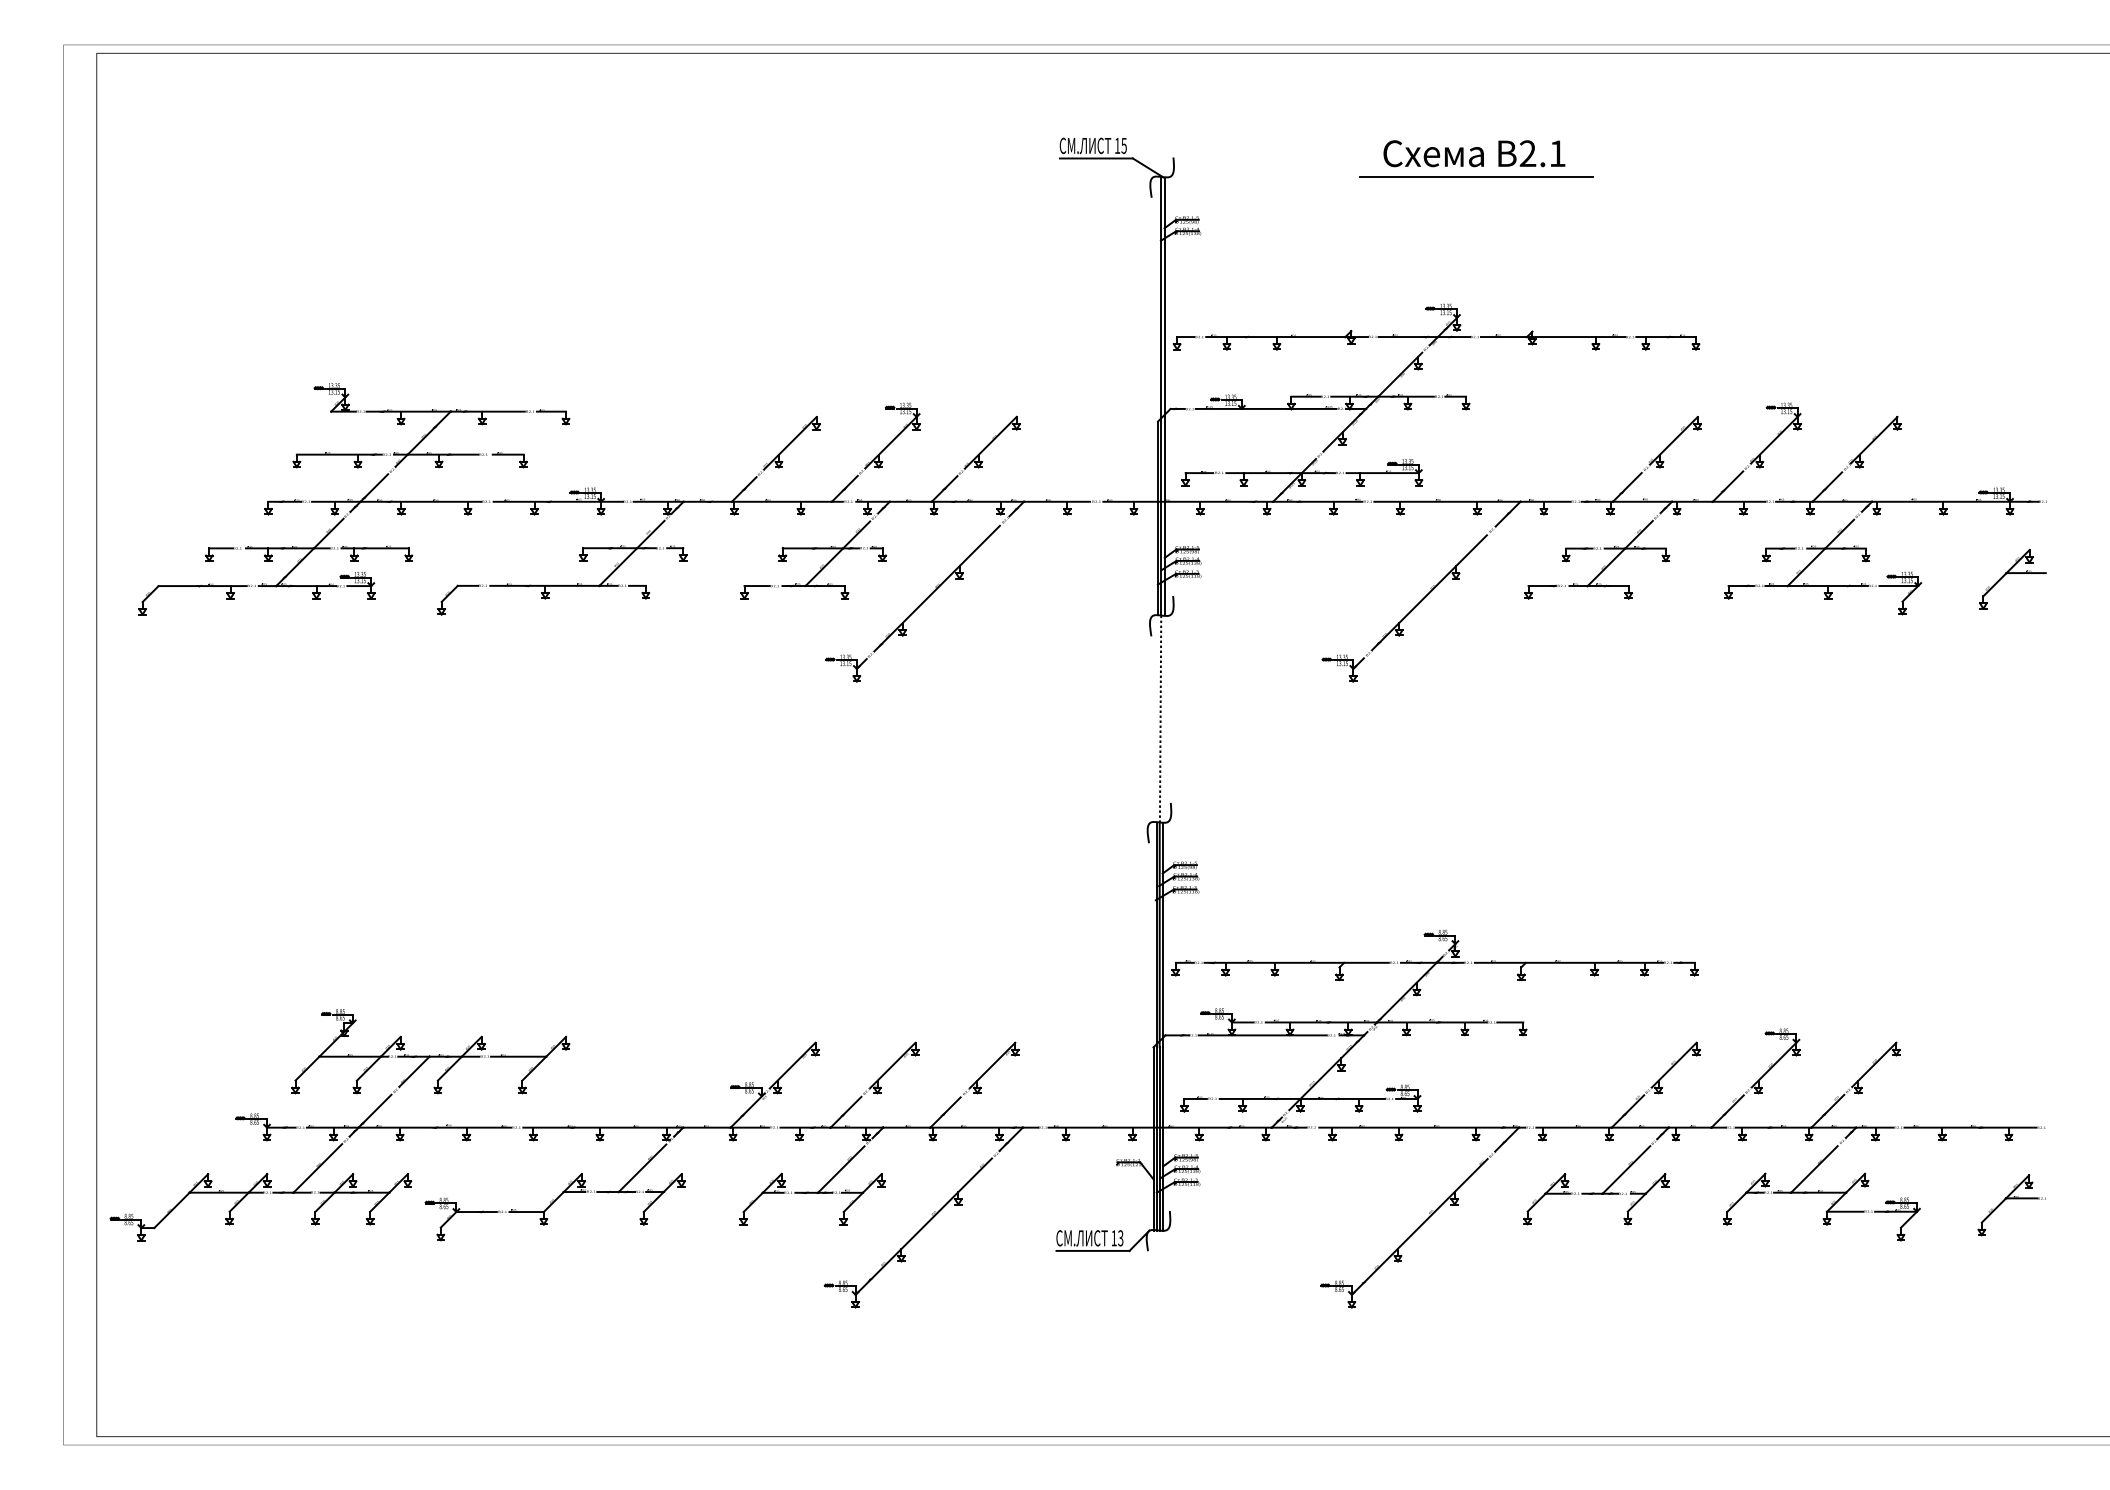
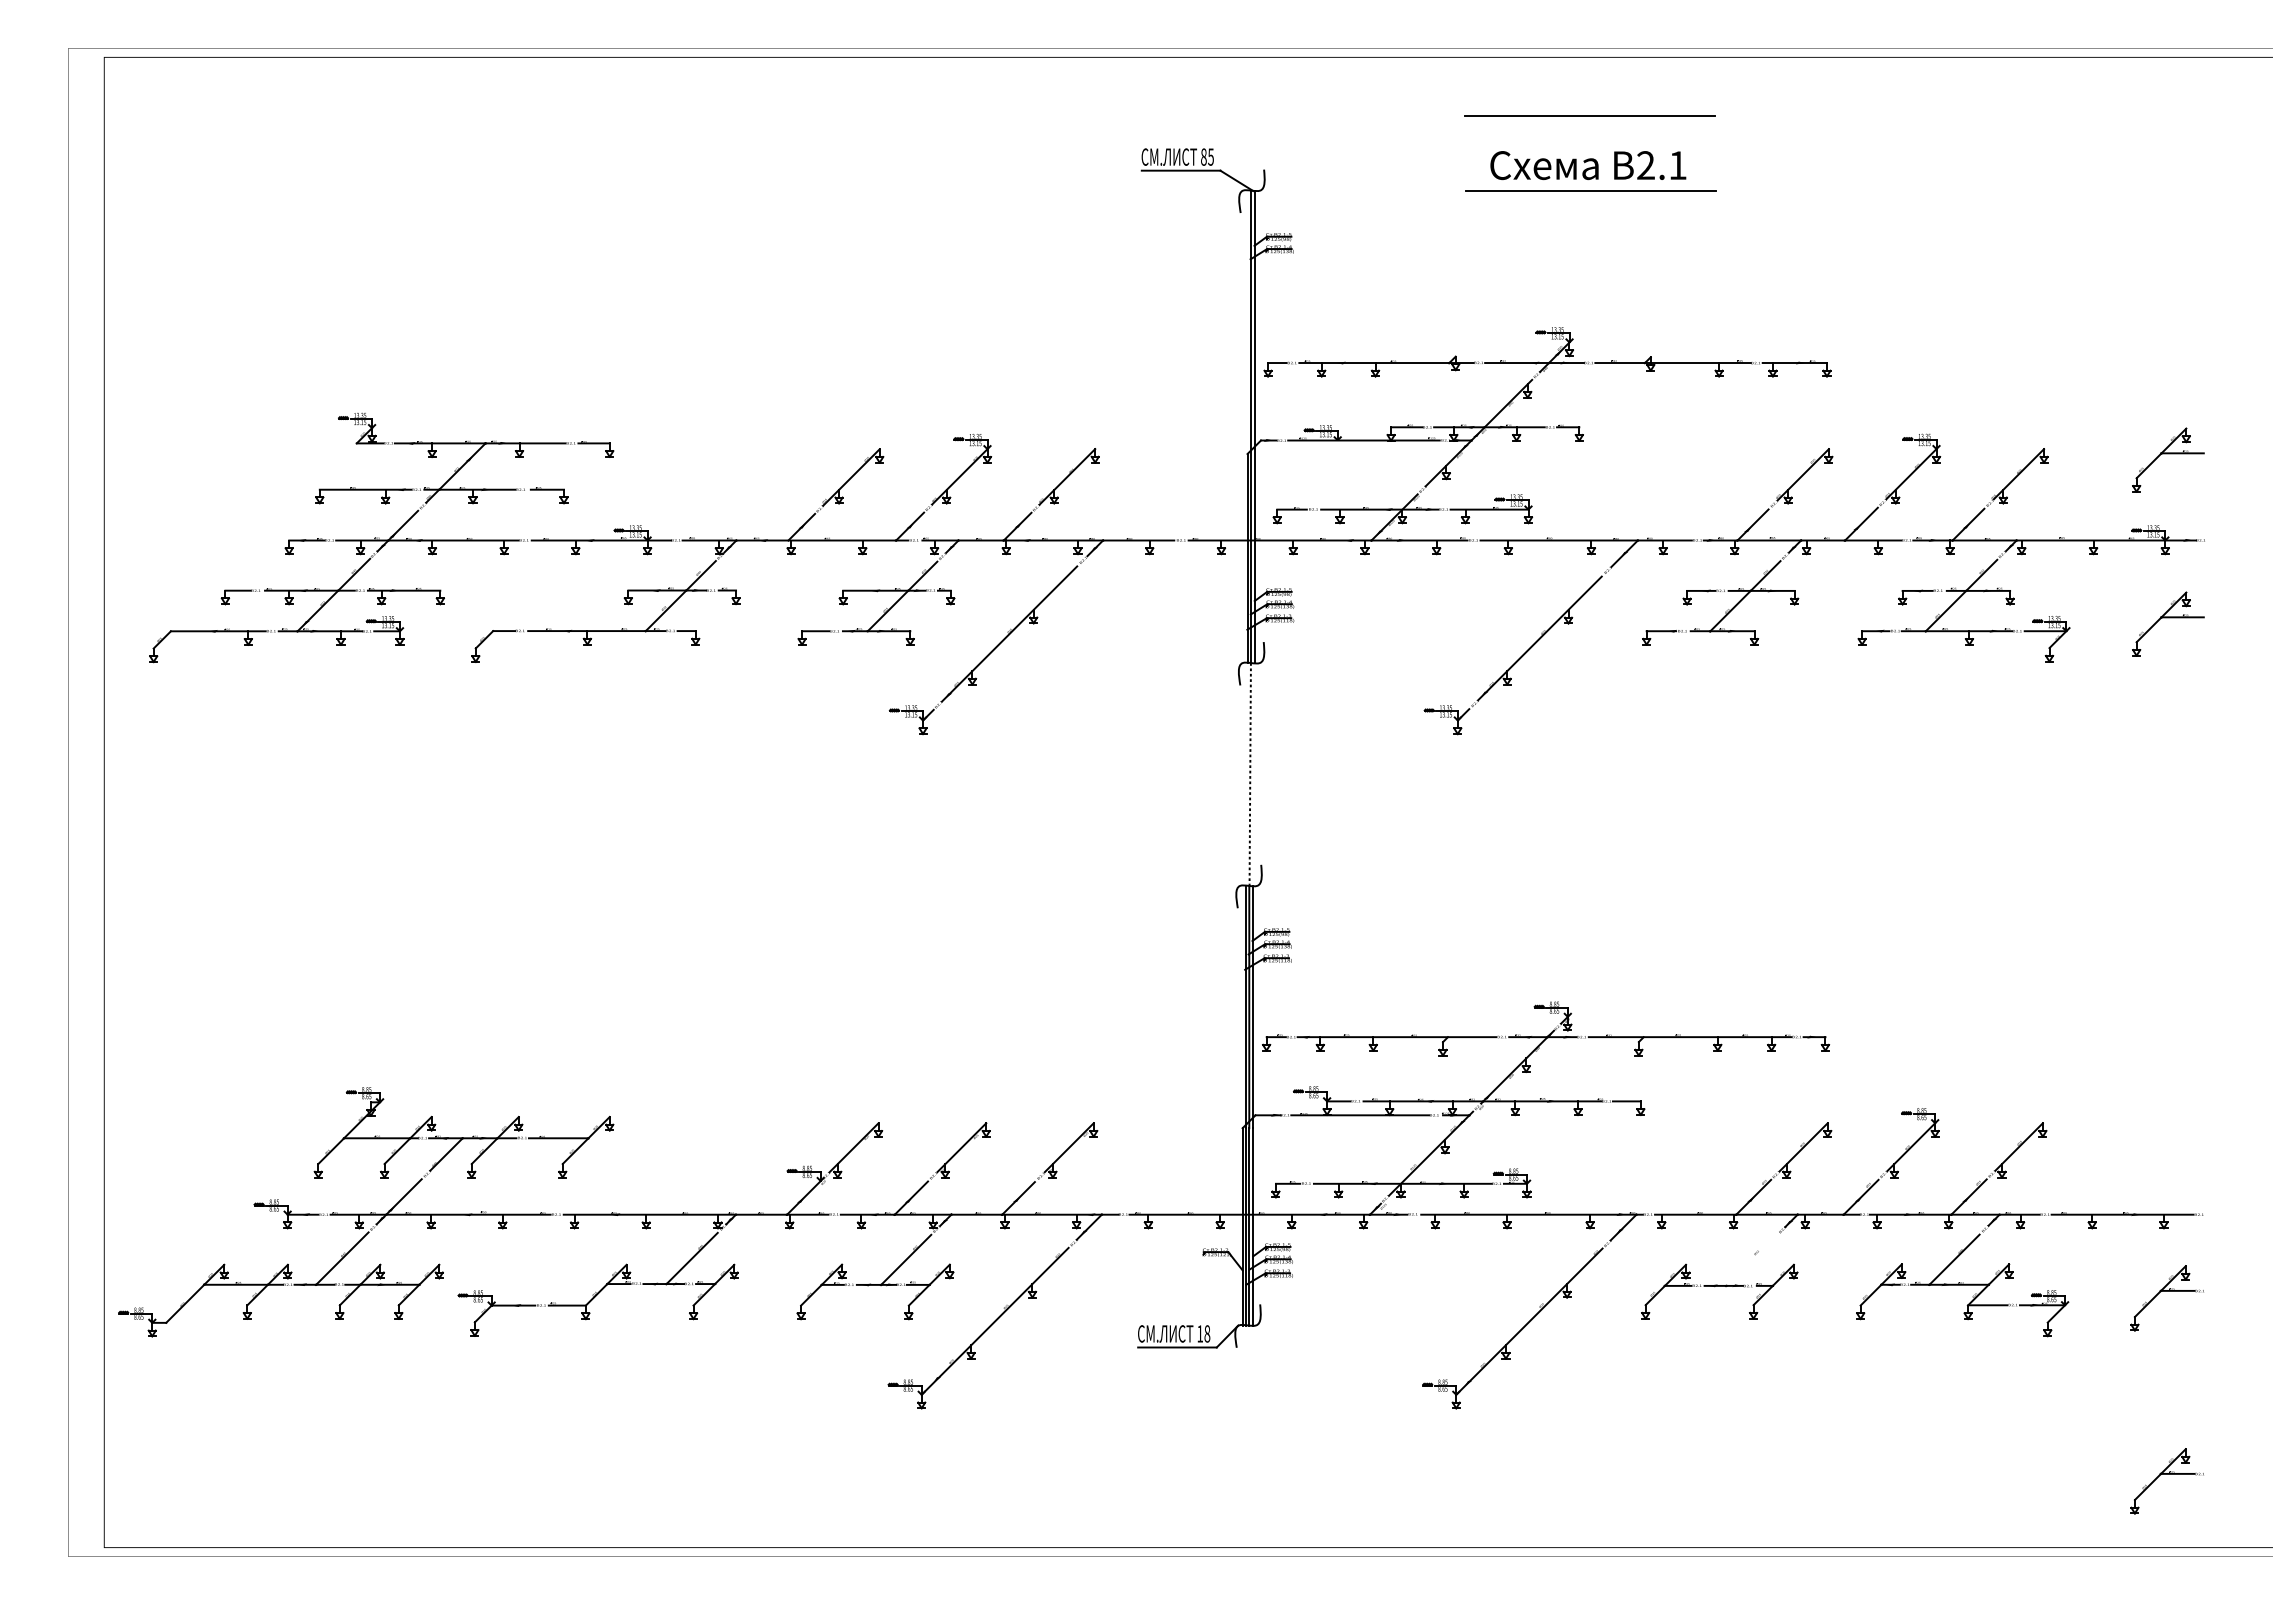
line: (1475, 107) -> (1589, 115), added
text: (1117, 145) -> (1203, 156), 15 -> 85
part: (2013, 426) -> (2168, 459), added
line: (1625, 1169) -> (1751, 1259), removed
text: (1120, 1237) -> (1207, 1333), 13 -> 18
part: (2011, 1368) -> (2166, 1474), added

